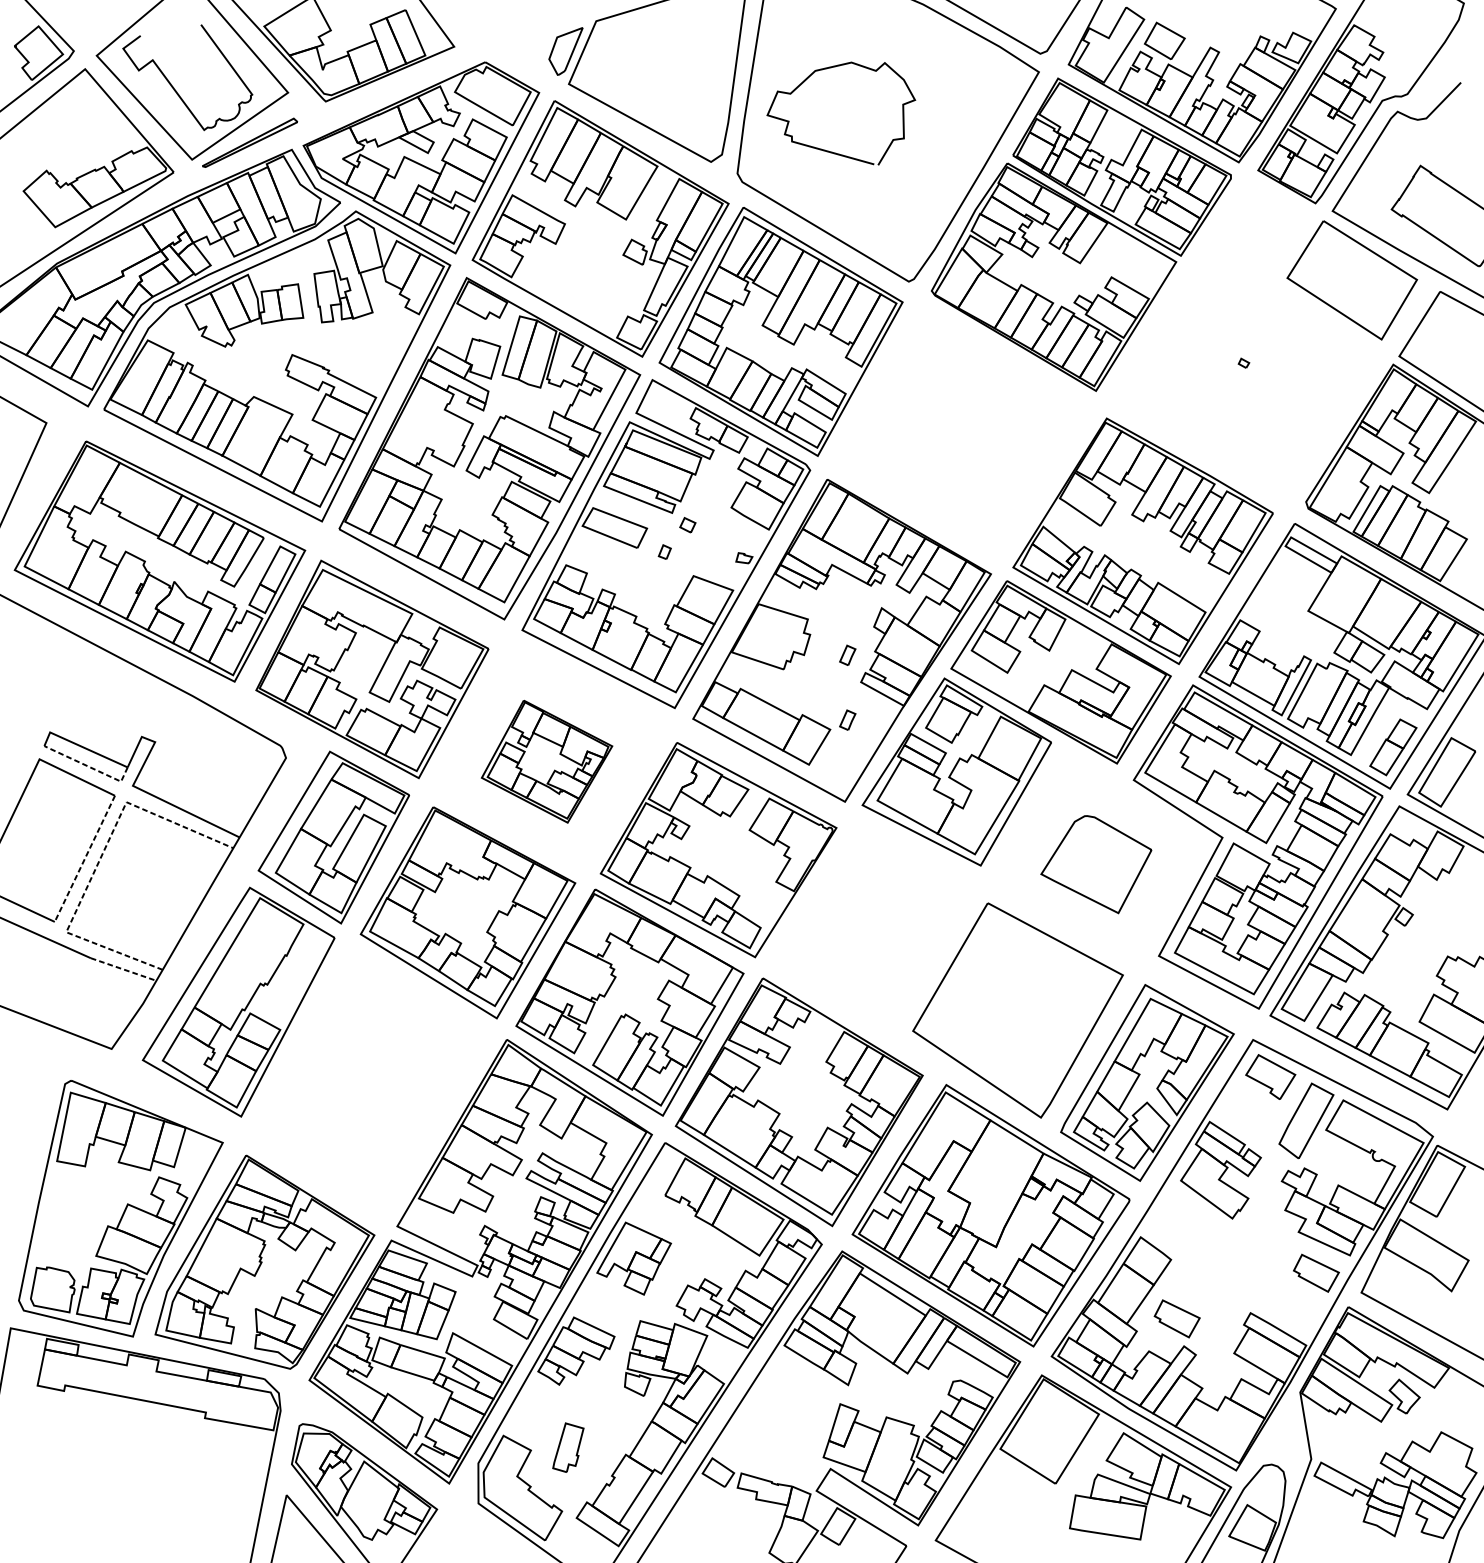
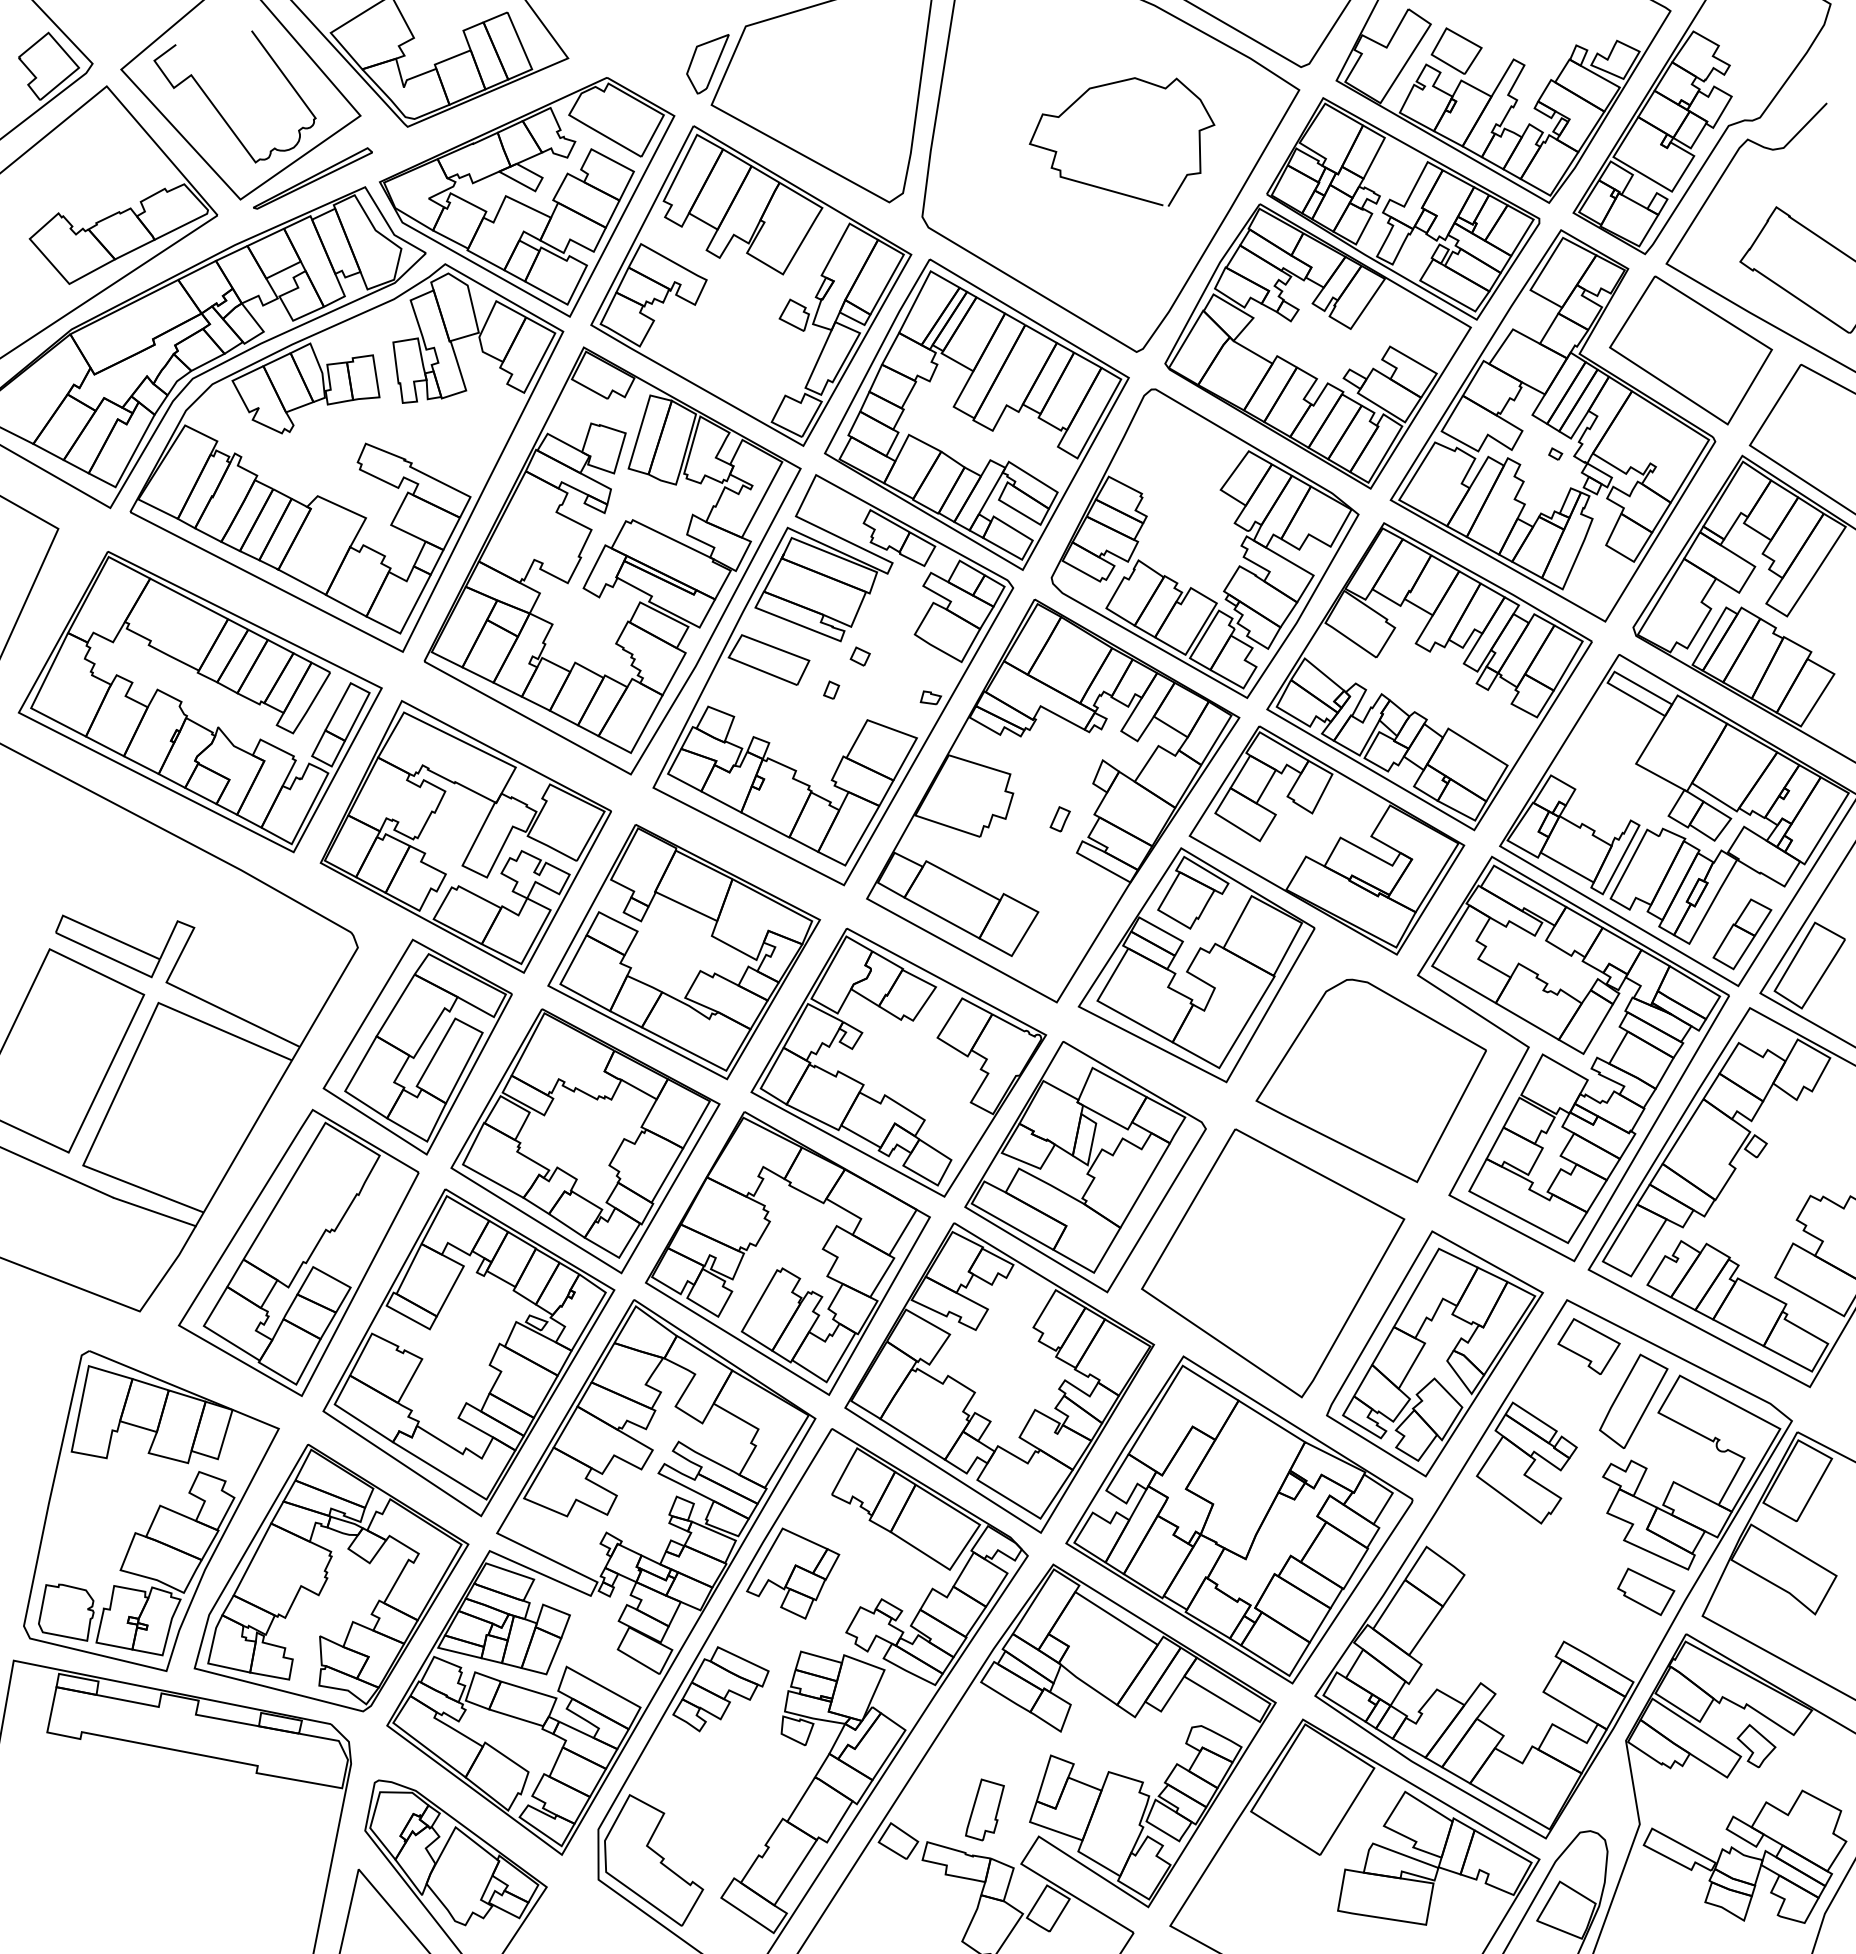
curve: (831, 151) -> (1110, 189), moved
part: (1241, 340) -> (1552, 425), added
part: (963, 434) -> (1204, 543), added
part: (847, 720) -> (1059, 900), removed
part: (547, 761) -> (684, 952), size x1.67
line: (89, 766) -> (112, 958), dashed -> solid
line: (84, 859) -> (106, 1074), dashed -> solid
line: (99, 861) -> (124, 1076), dashed -> solid
part: (1095, 864) -> (1370, 1080), size x1.67
part: (867, 933) -> (1085, 1167), added
line: (124, 969) -> (155, 1212), dashed -> solid
part: (374, 1081) -> (468, 1352), added
part: (1177, 1318) -> (1472, 1648), removed
part: (568, 1447) -> (984, 1809), moved

